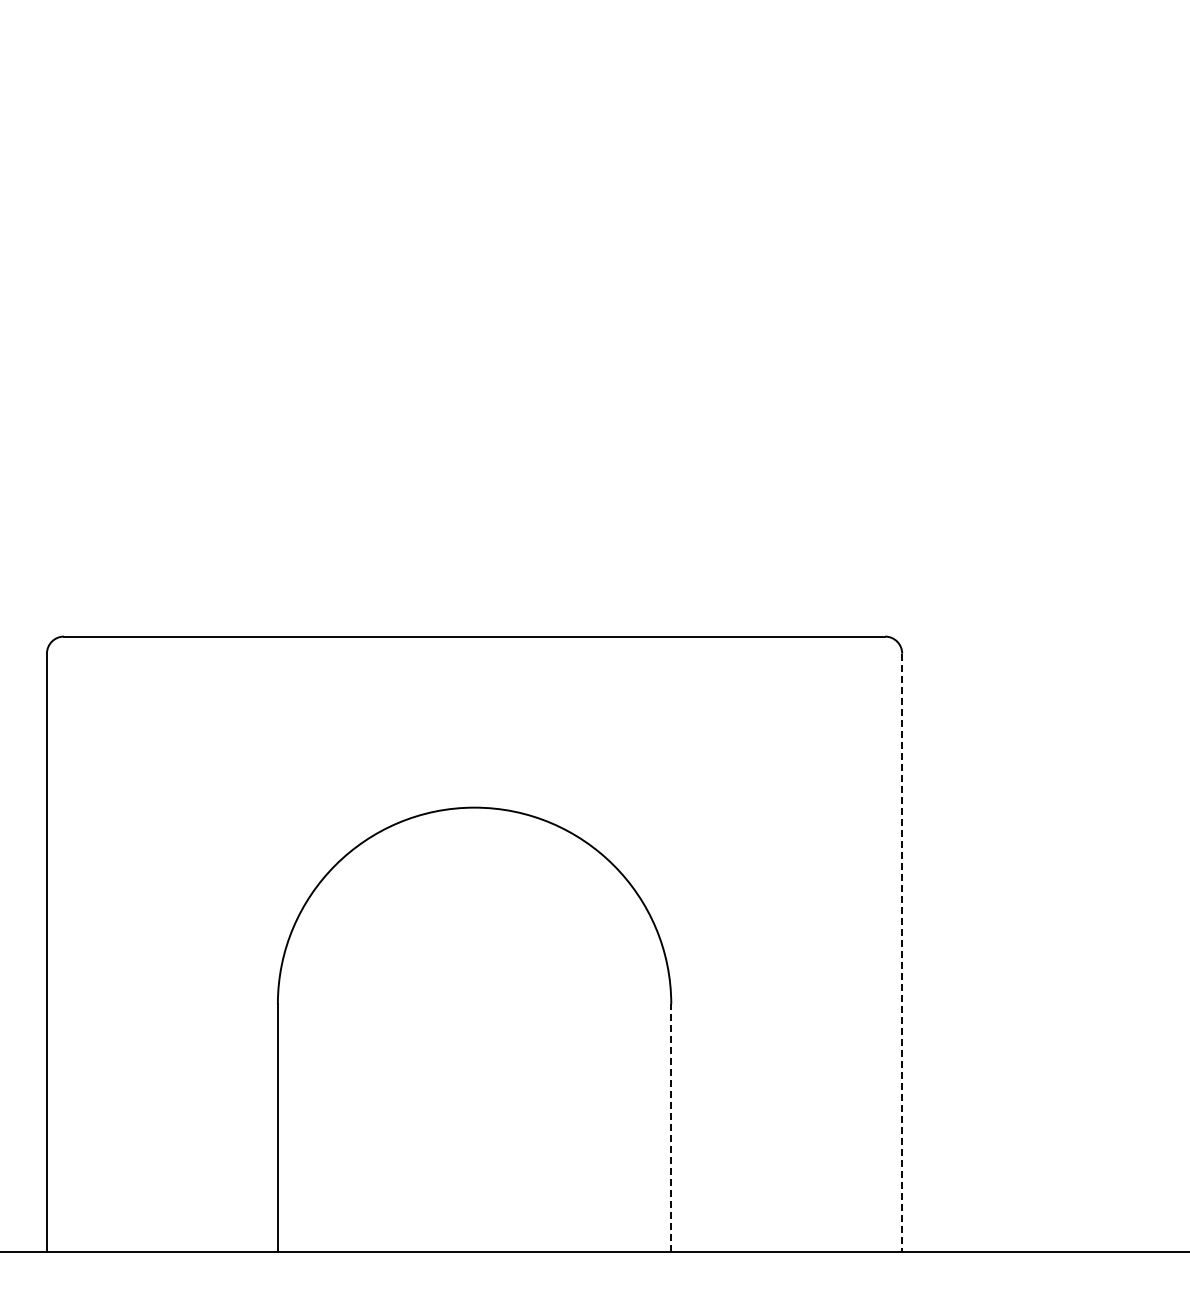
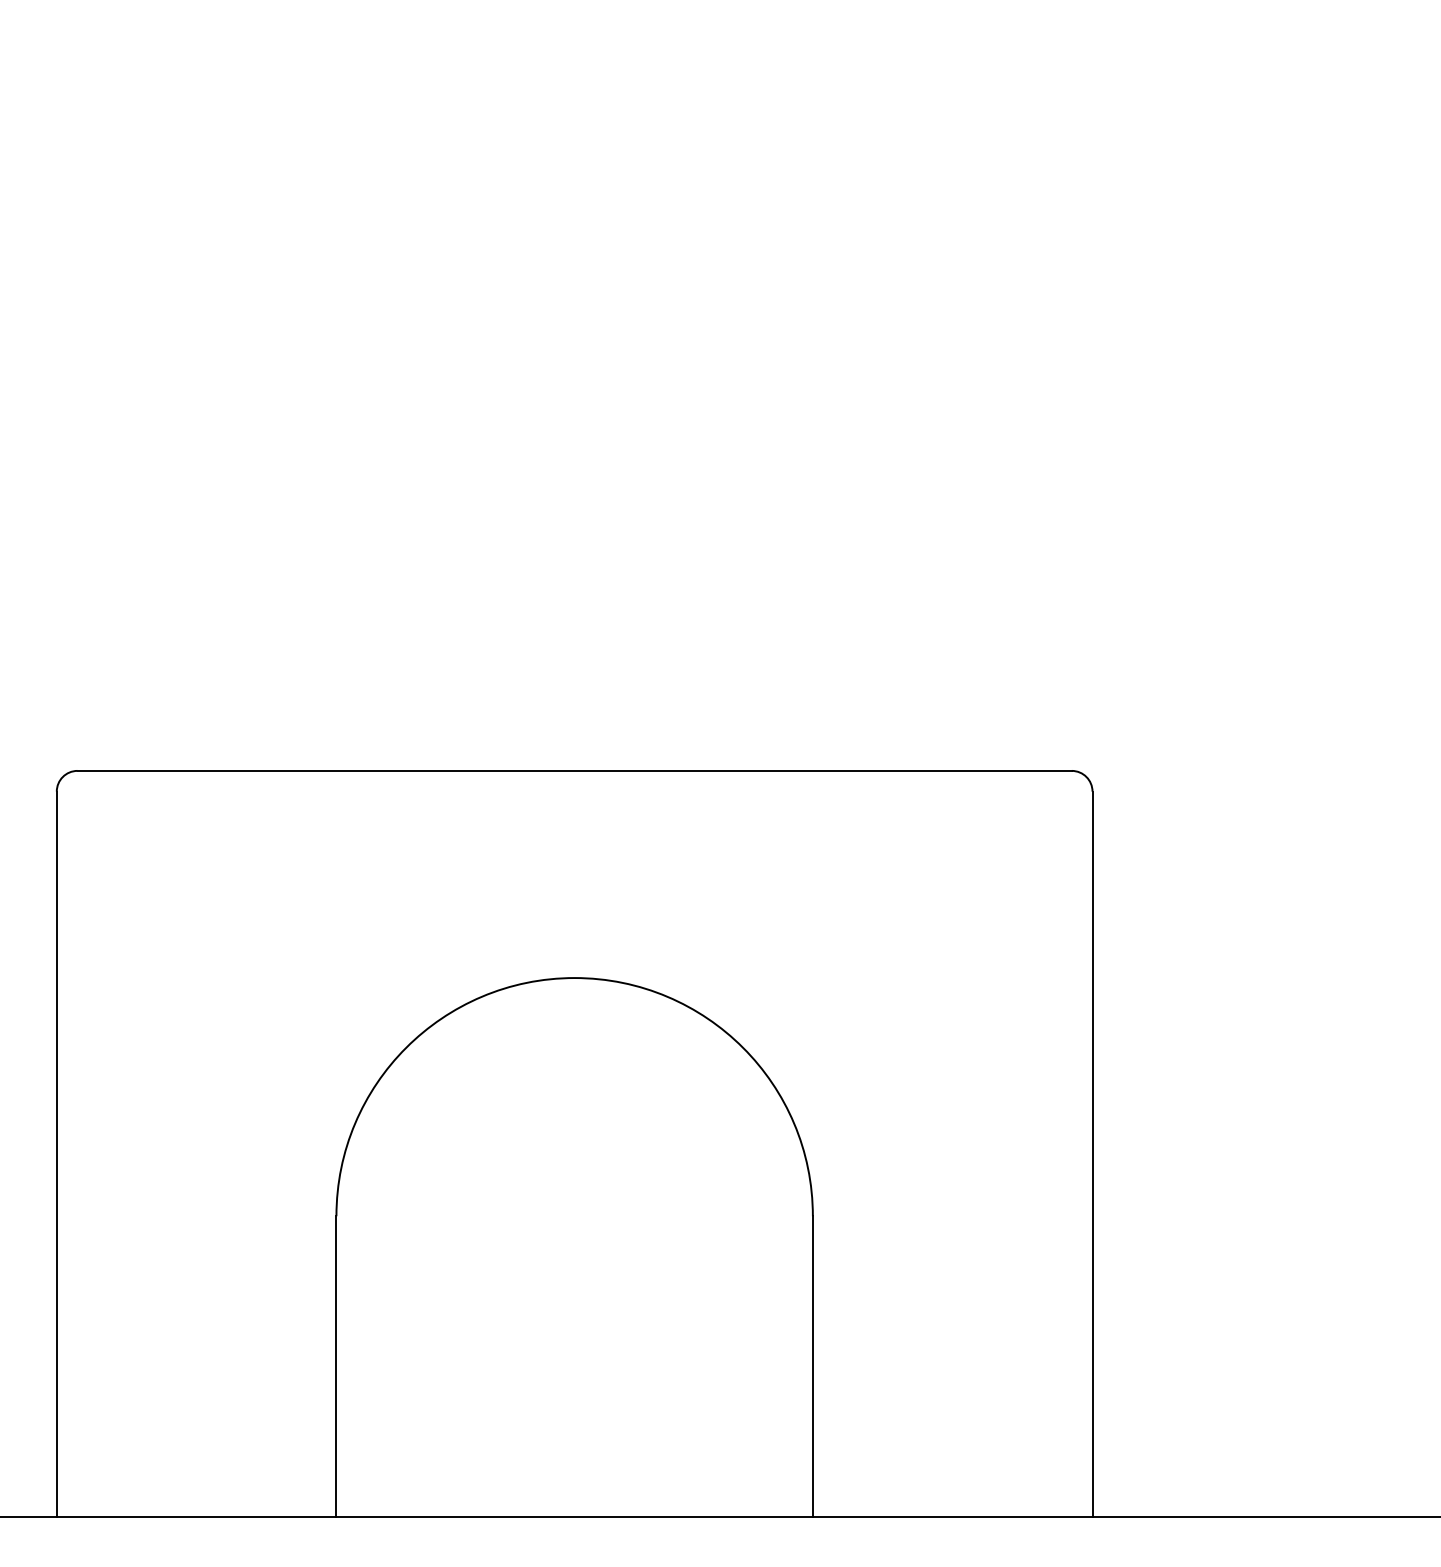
line: (902, 953) -> (1092, 1154), dashed -> solid
line: (671, 1127) -> (813, 1365), dashed -> solid

